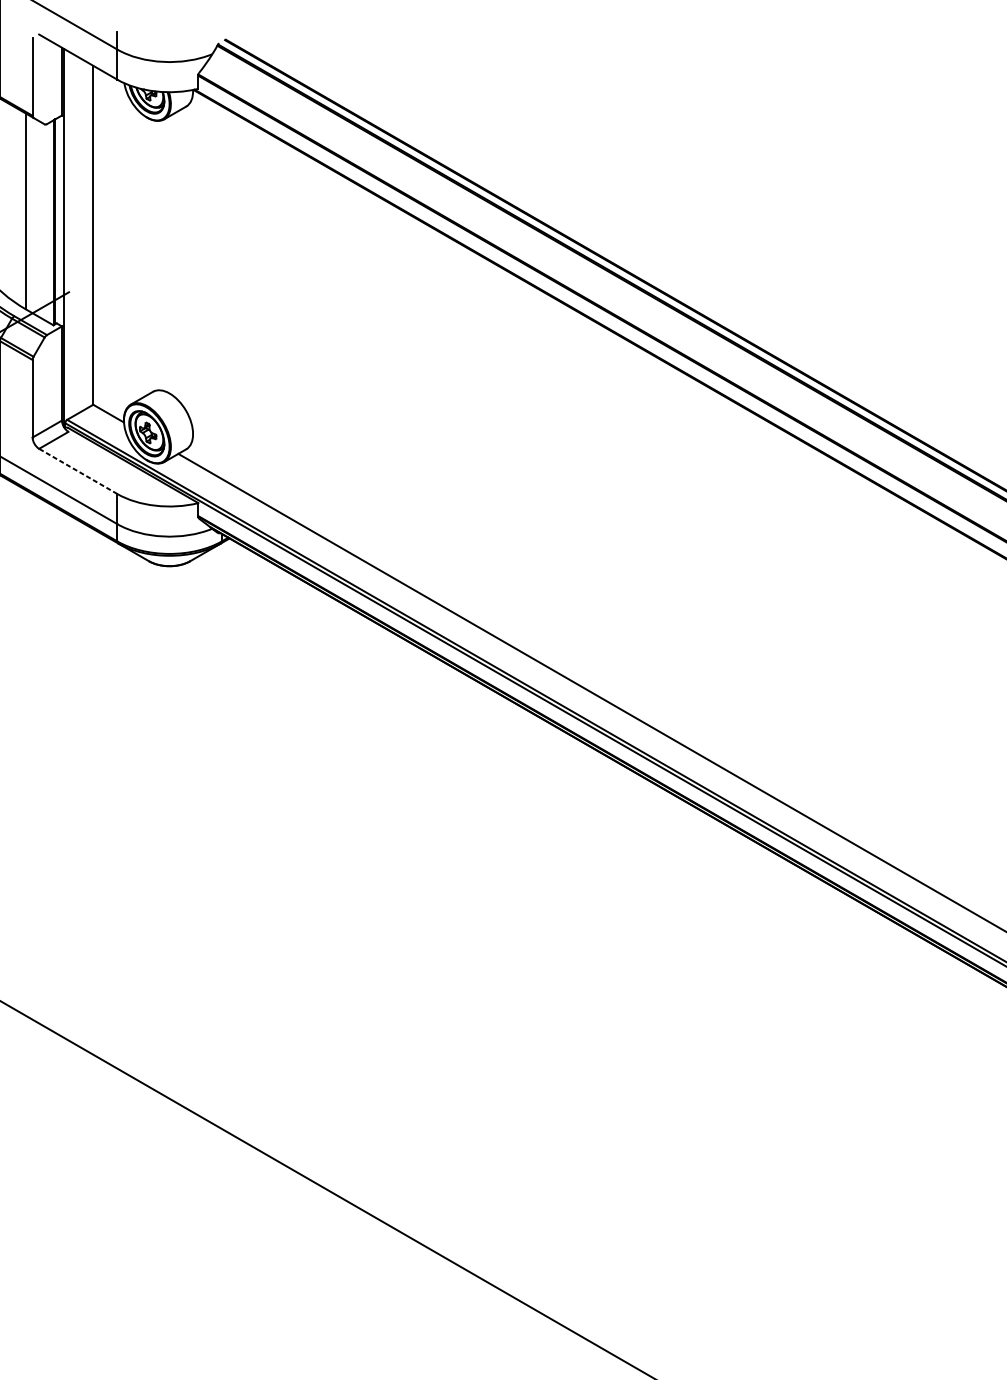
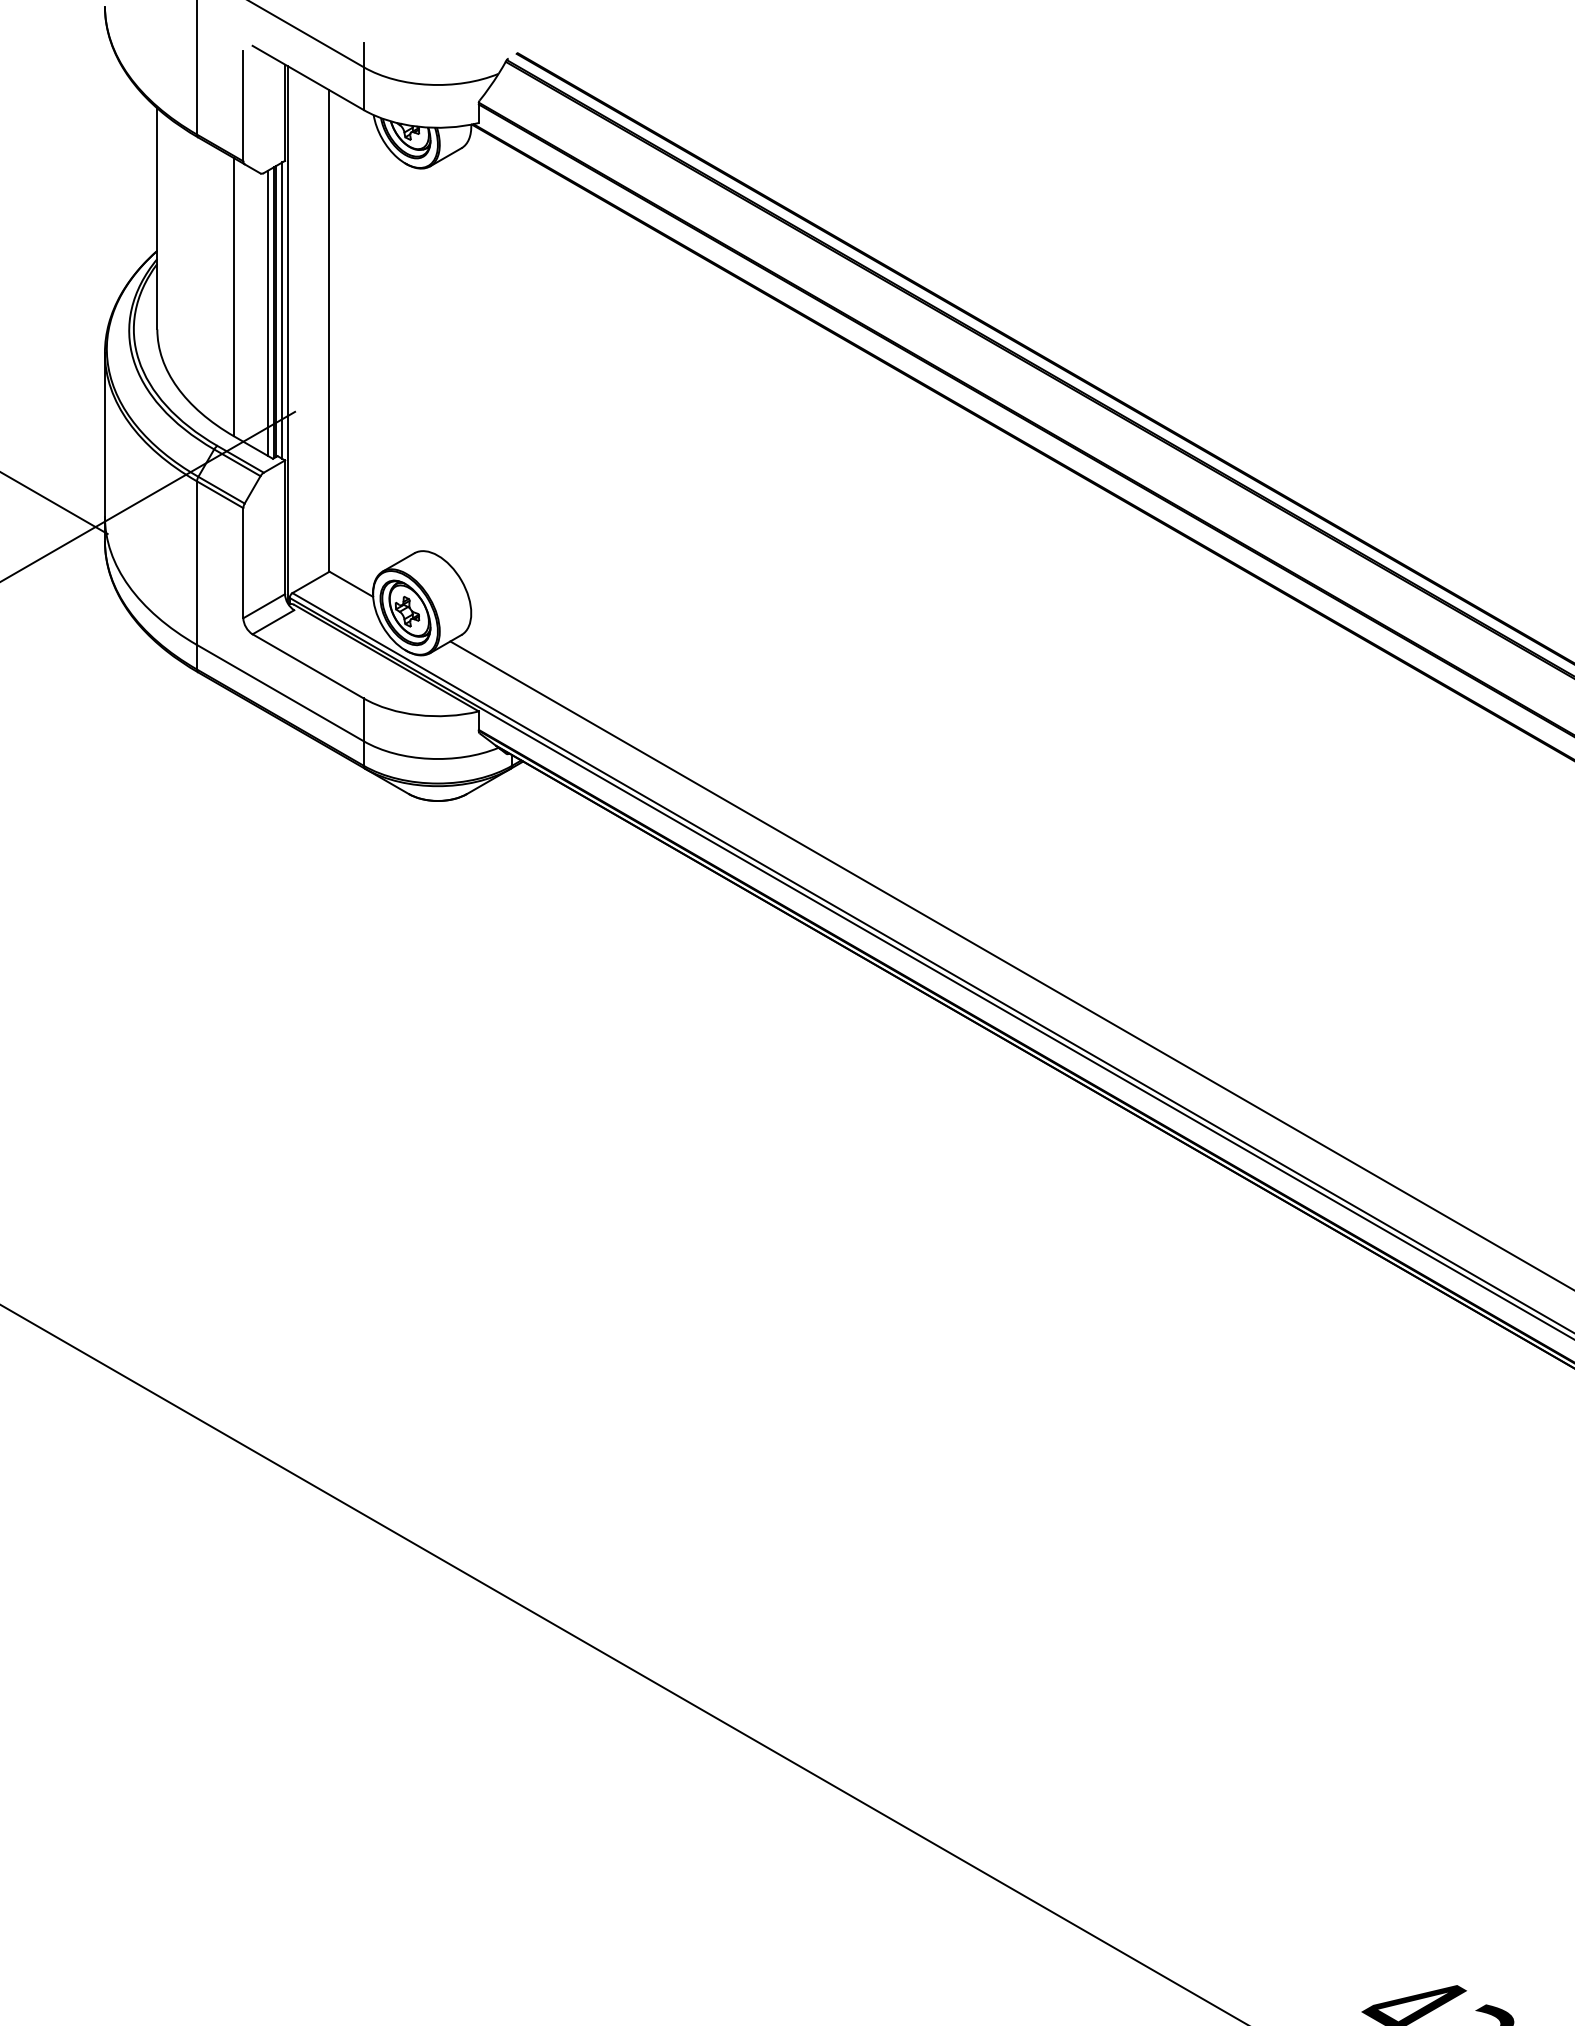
line: (60, 220) -> (282, 310), added
line: (50, 222) -> (268, 313), added
line: (77, 471) -> (307, 666), dashed -> solid

